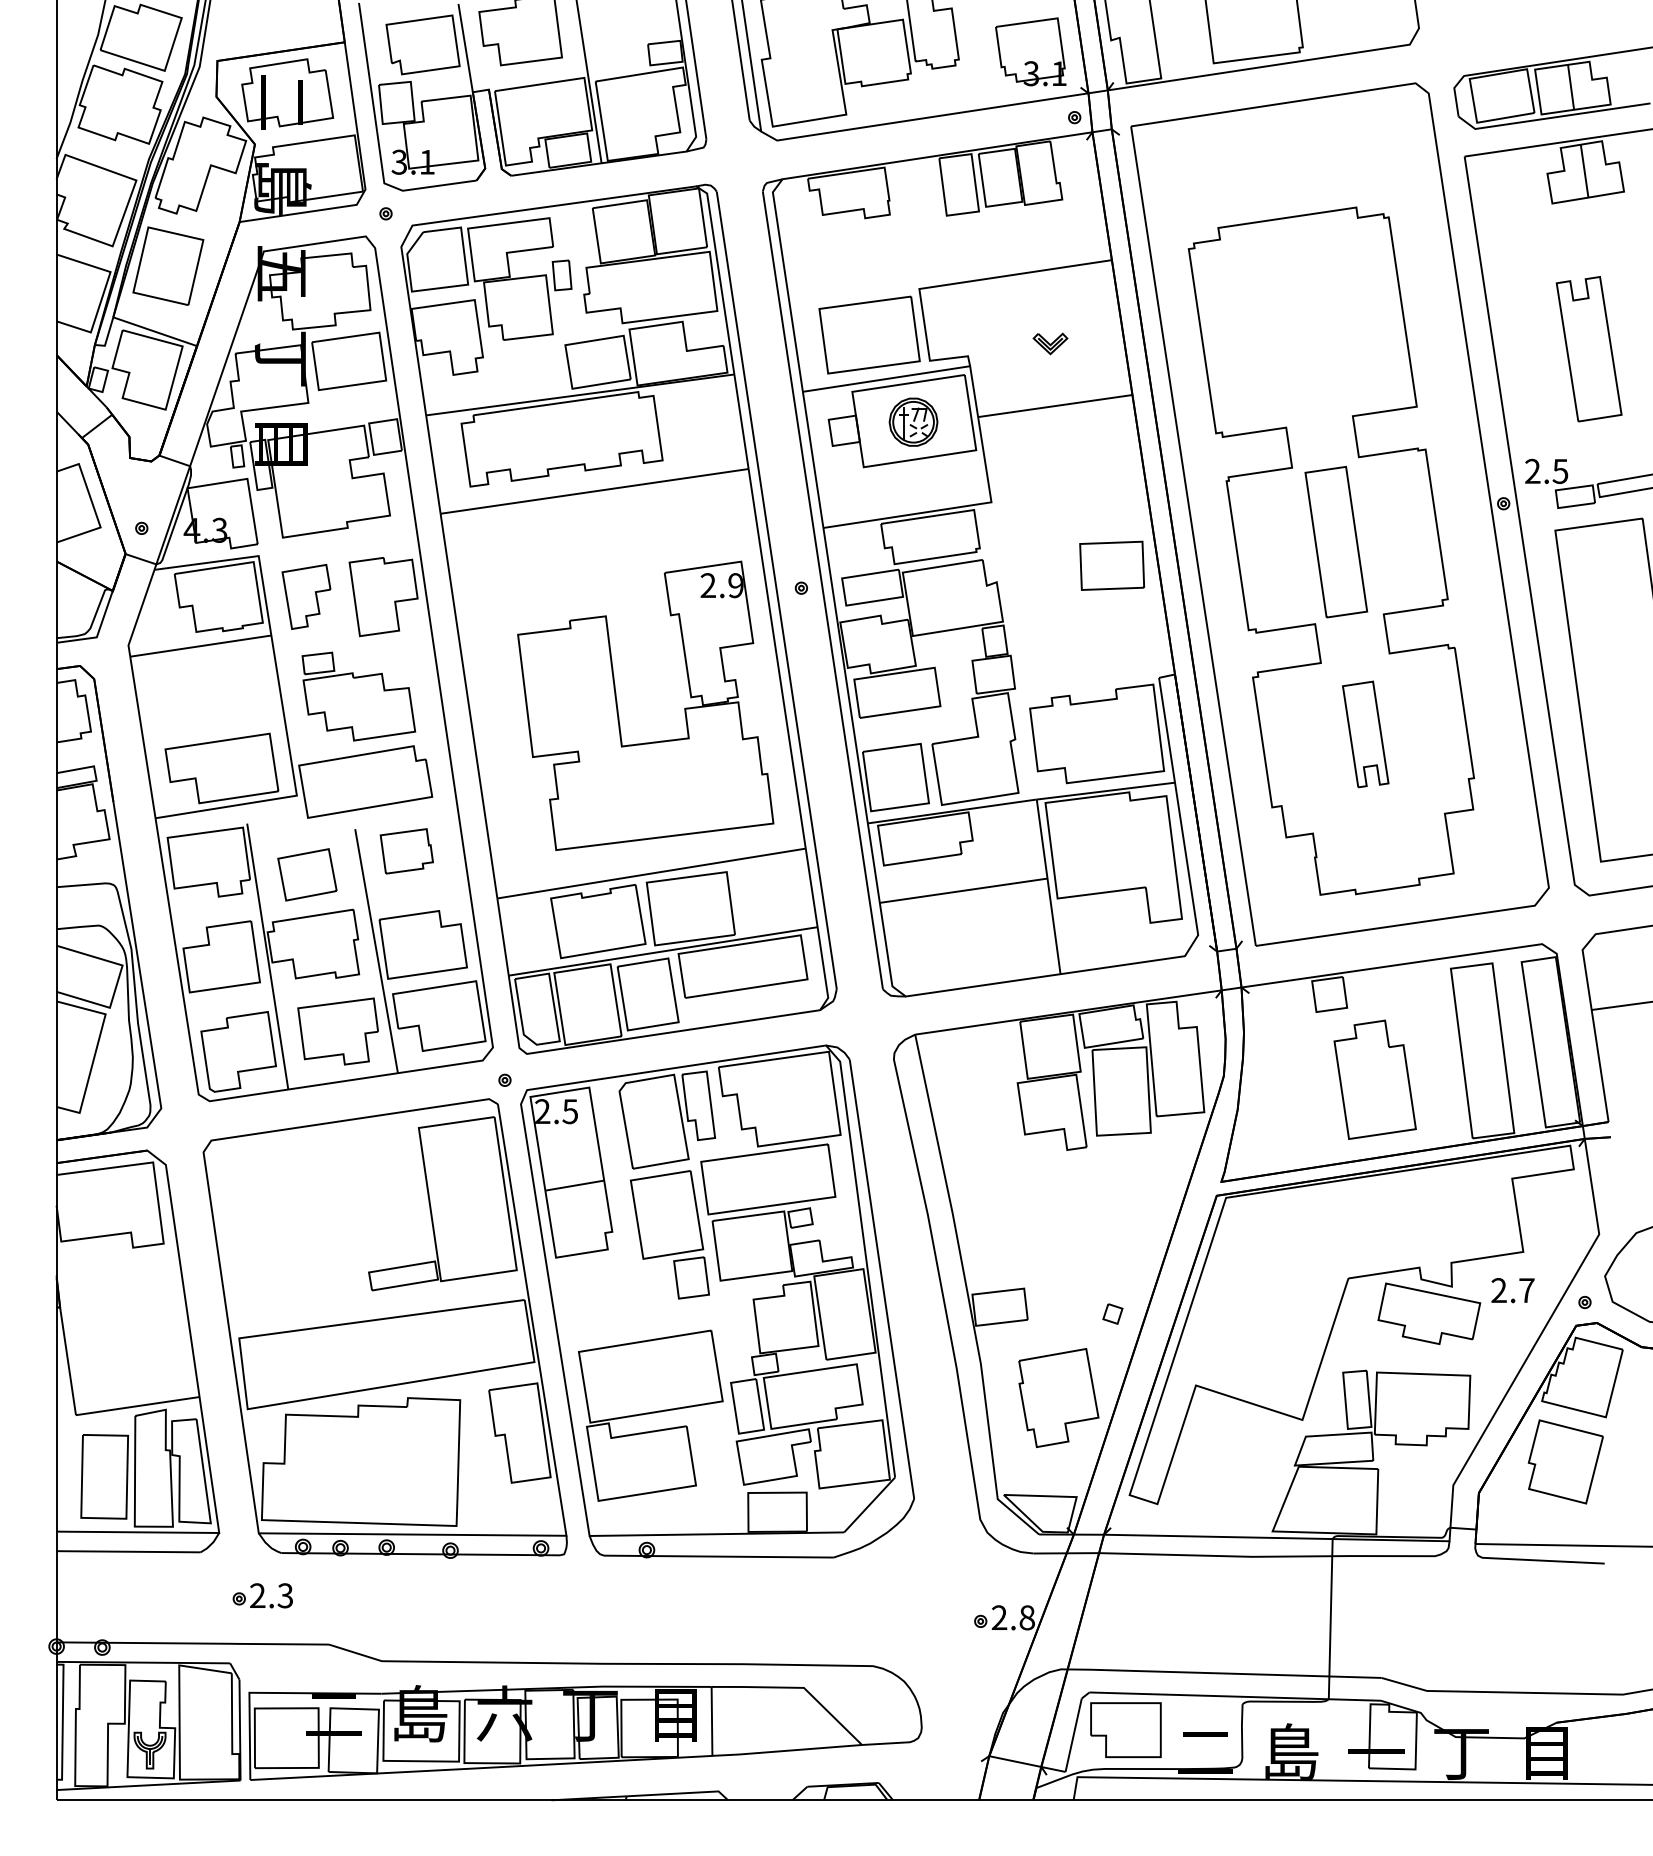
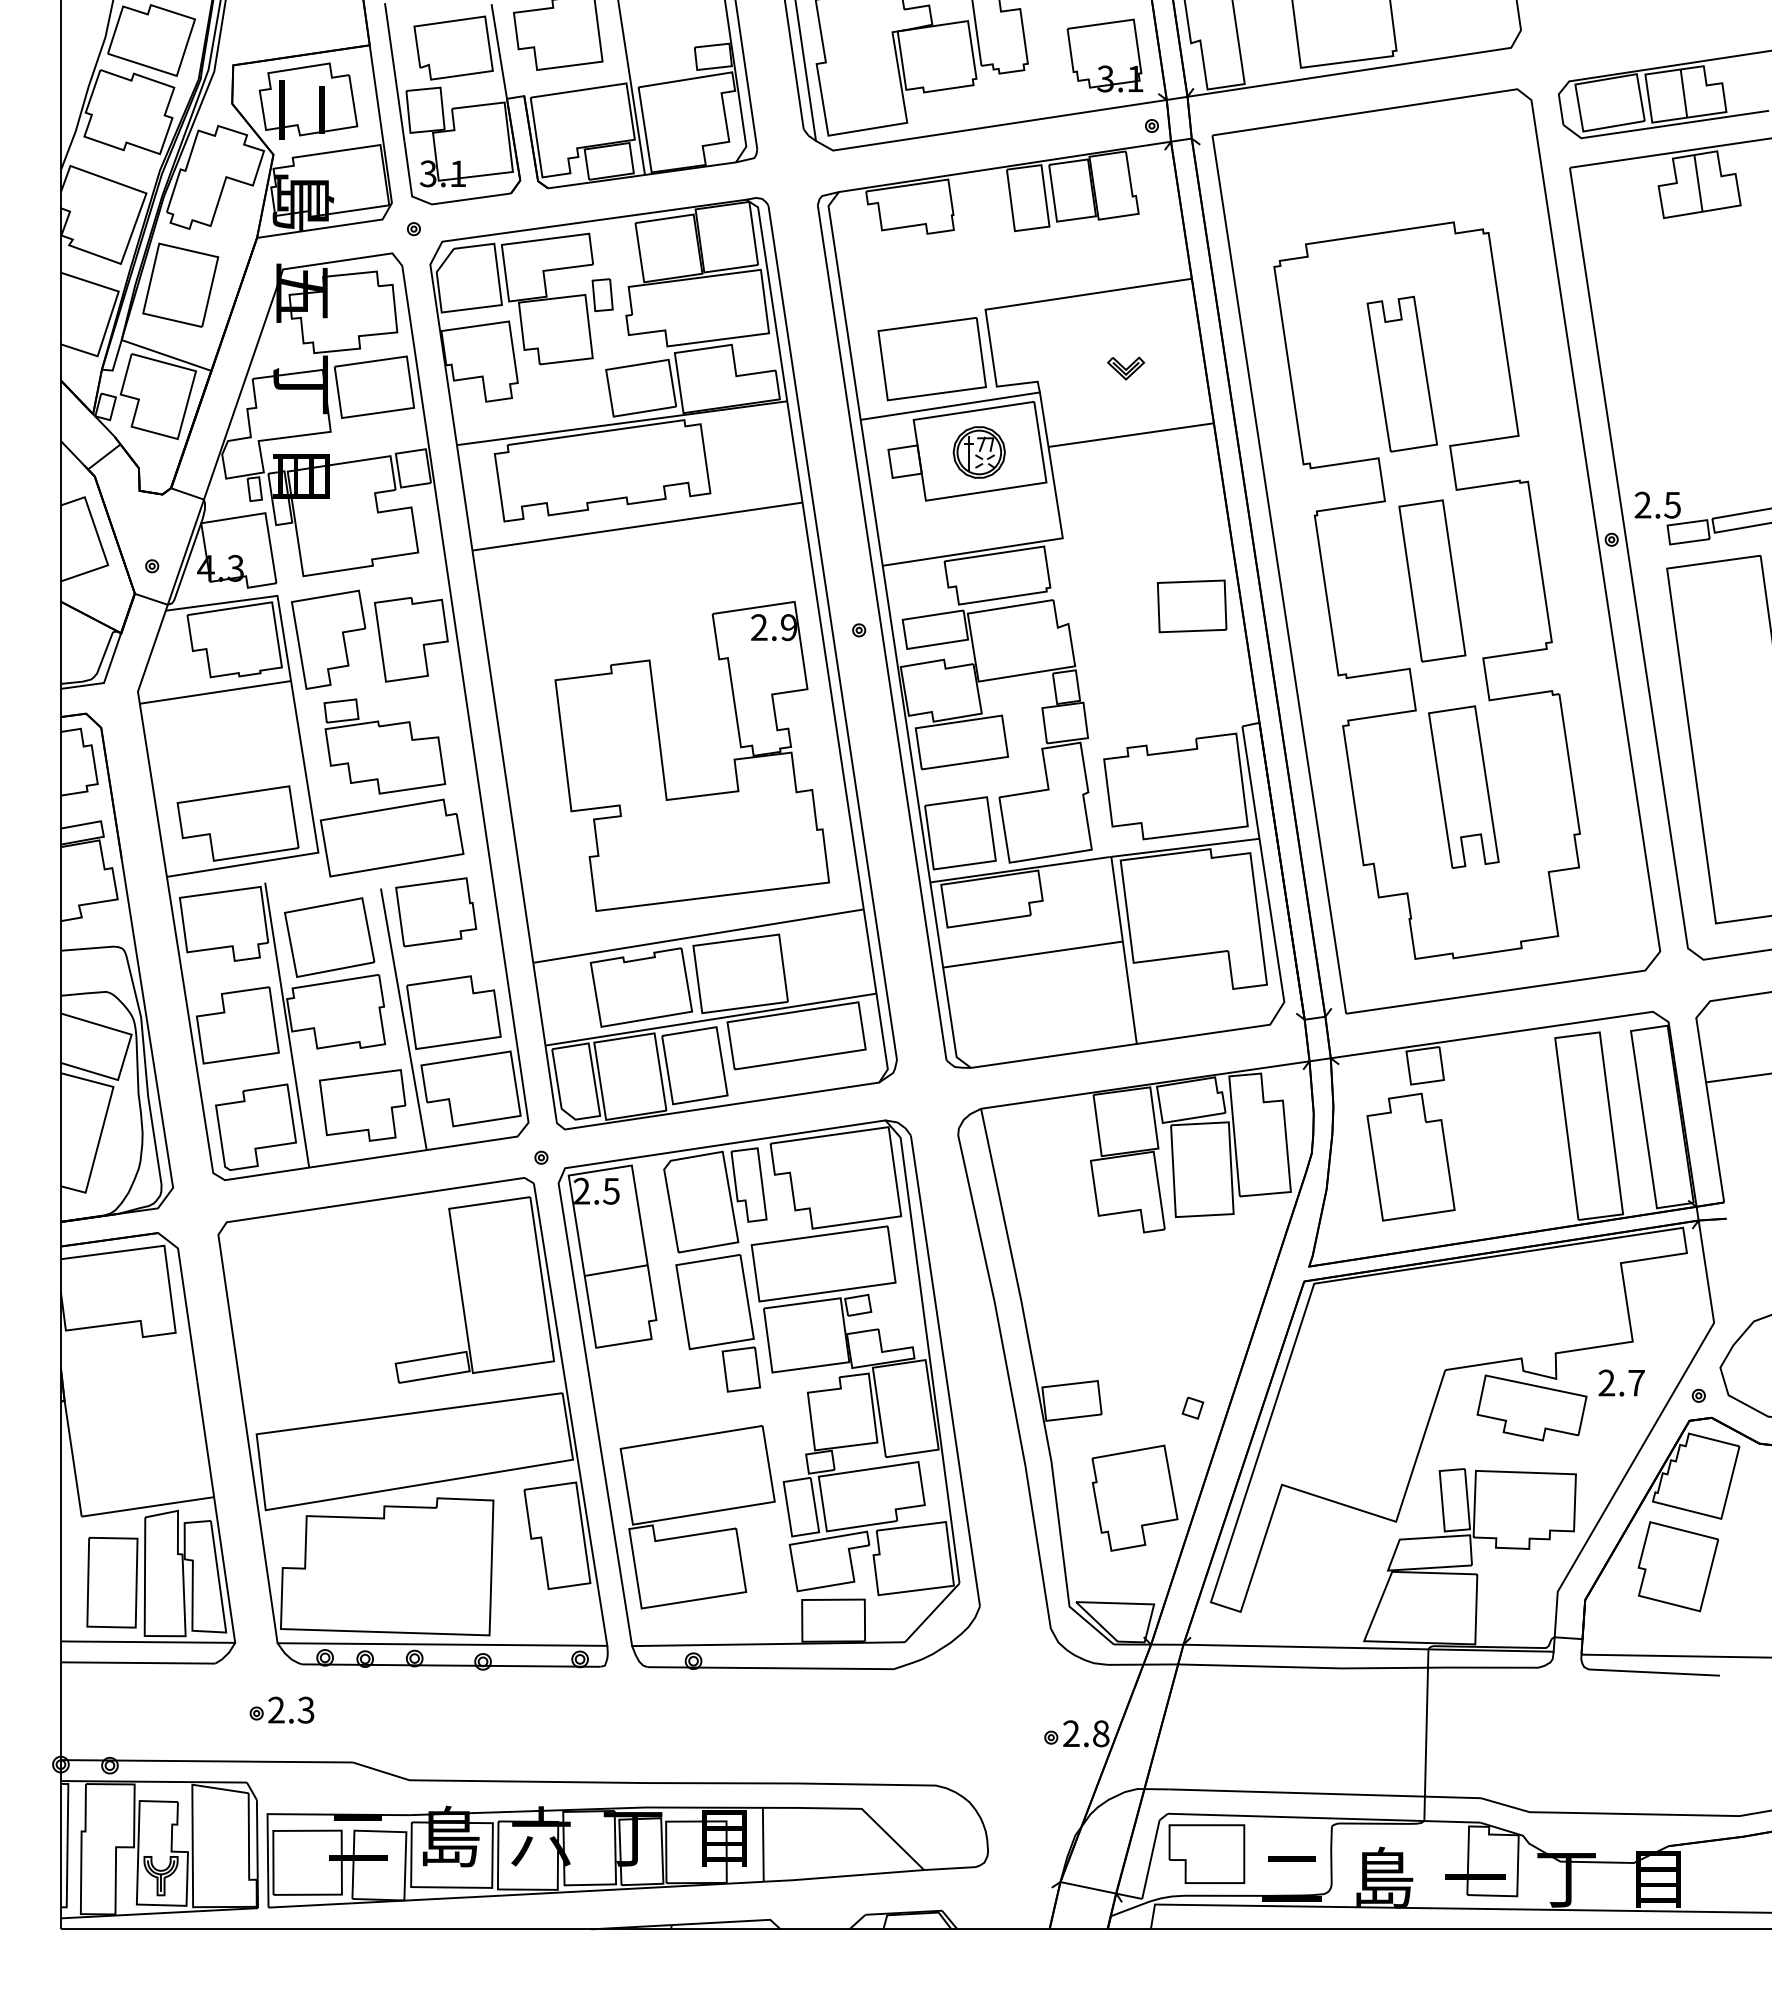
part: (1588, 348) -> (1401, 373), moved
part: (306, 596) -> (328, 639), size x1.43
part: (1365, 733) -> (1463, 786), size x1.43
part: (407, 851) -> (436, 912), size x1.43
part: (307, 874) -> (329, 937), size x1.43
part: (1374, 1079) -> (1410, 1156), moved

